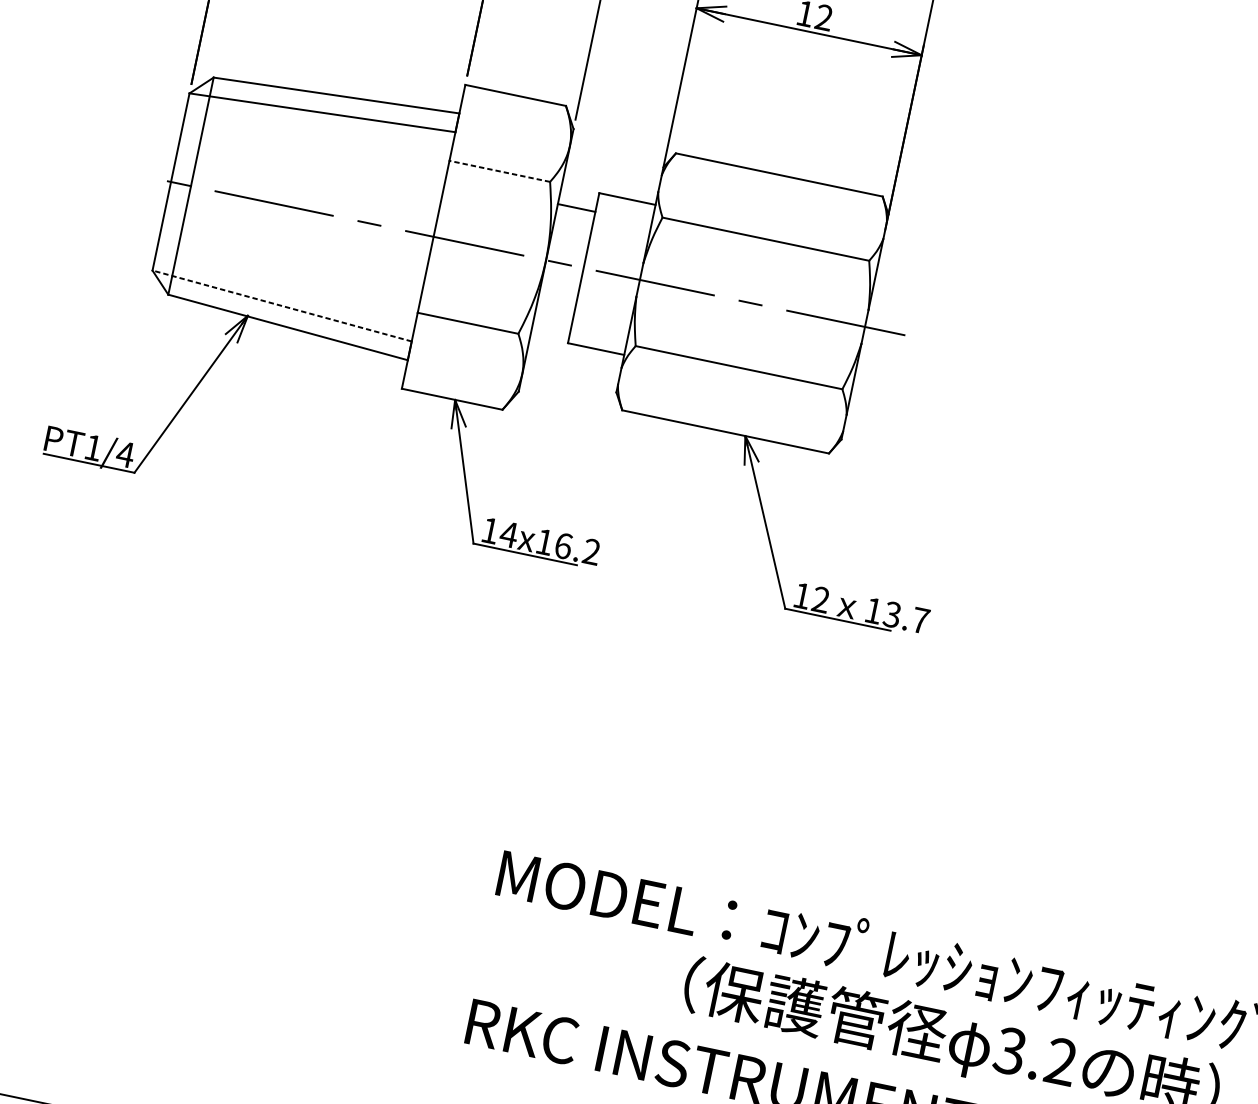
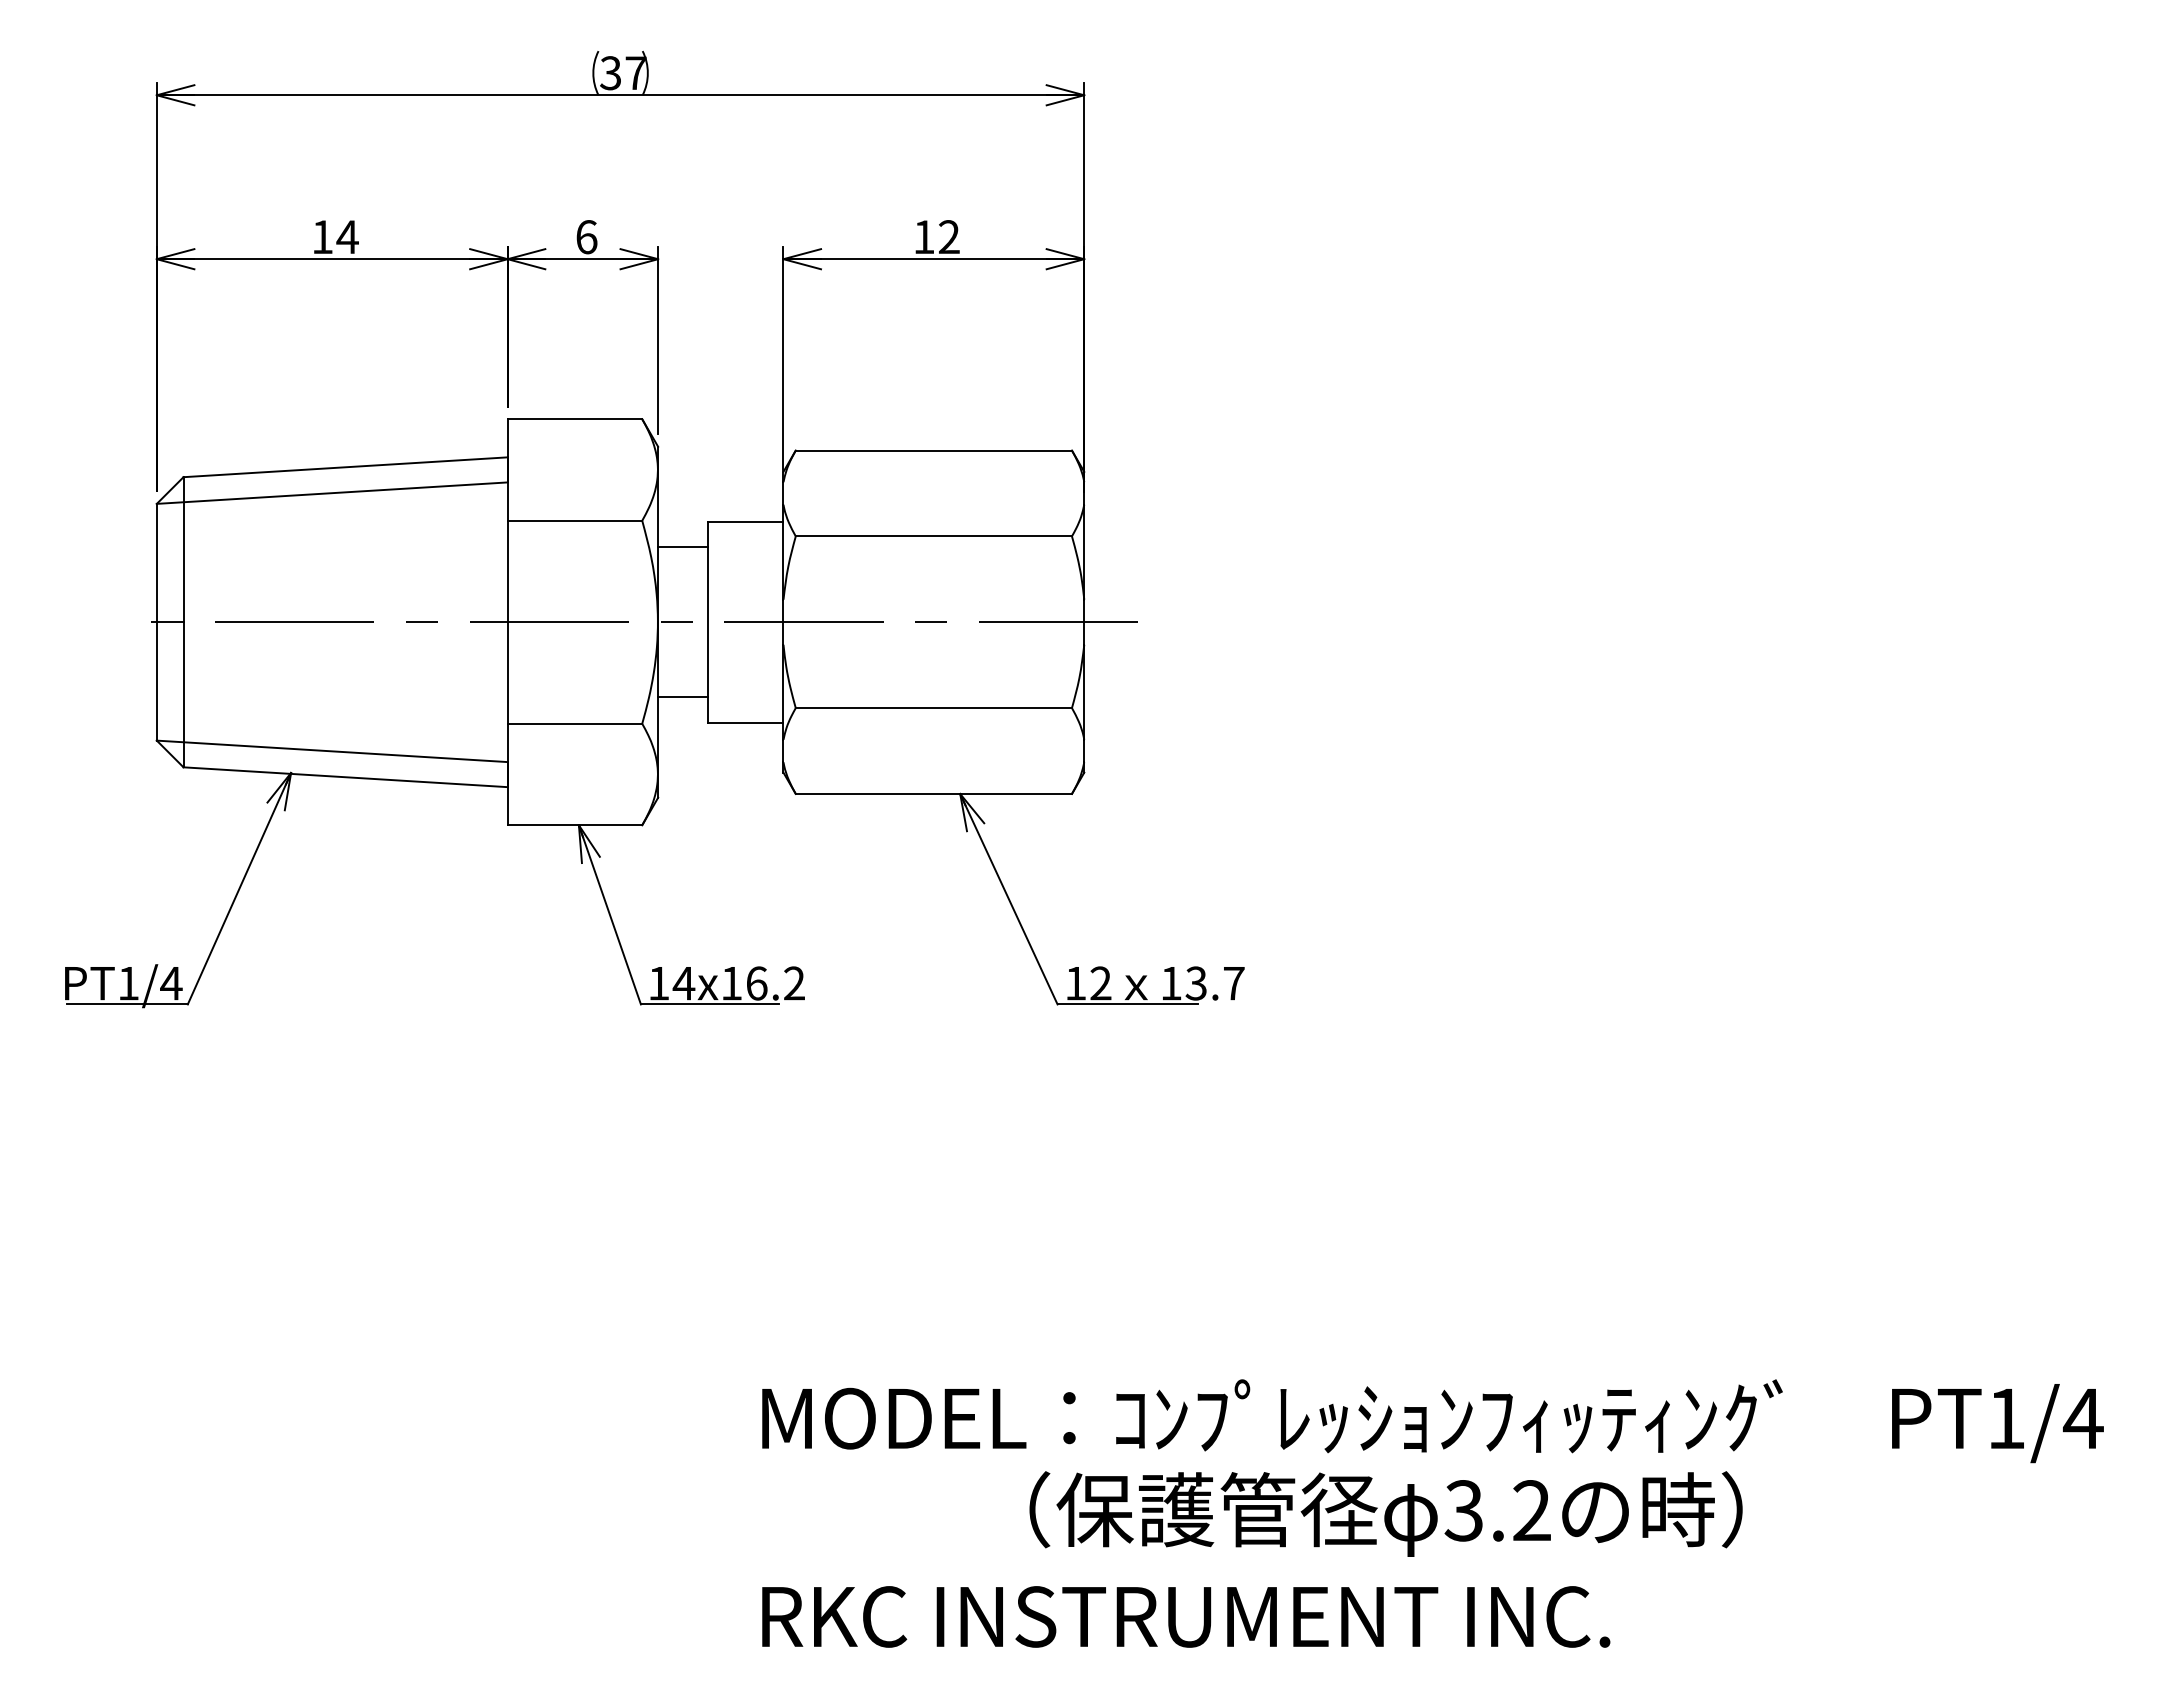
line: (499, 171) -> (574, 520), dashed -> solid
line: (282, 306) -> (332, 751), dashed -> solid
line: (553, 320) -> (683, 697), added

